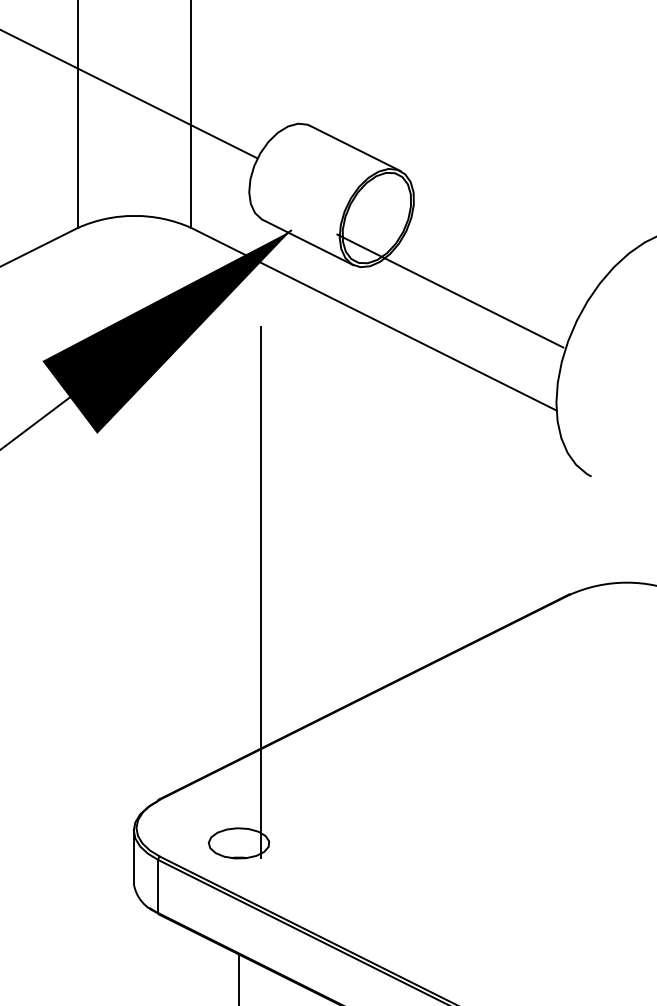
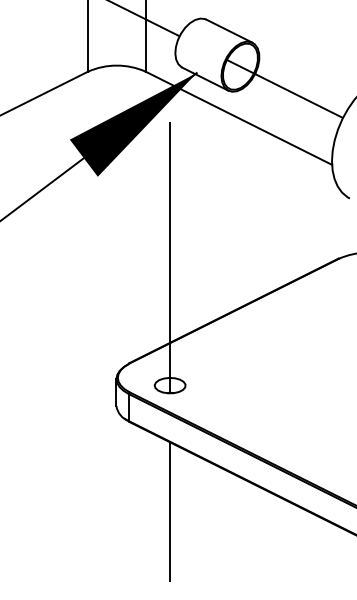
line: (449, 290) -> (284, 88), moved
line: (261, 554) -> (170, 238), moved

